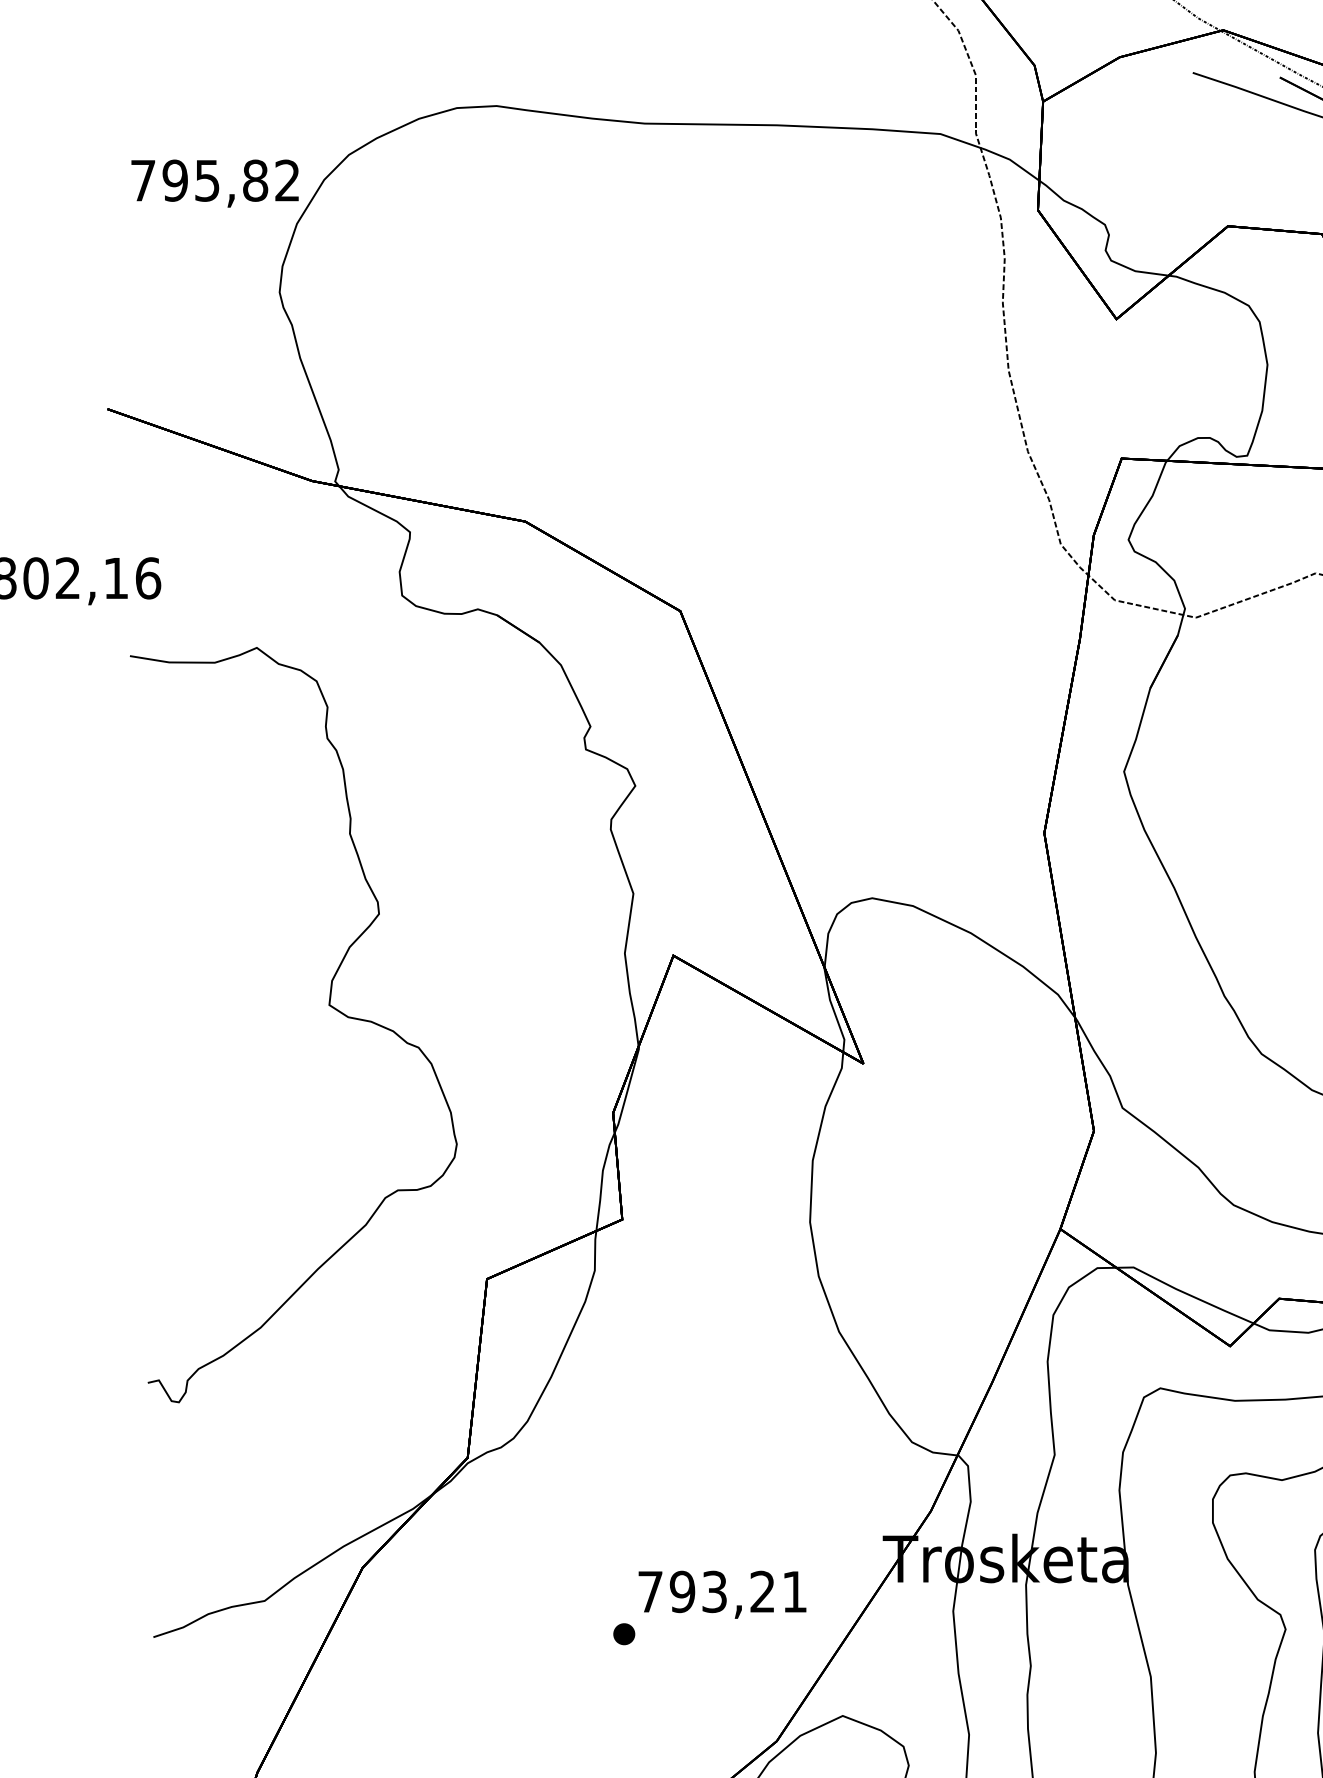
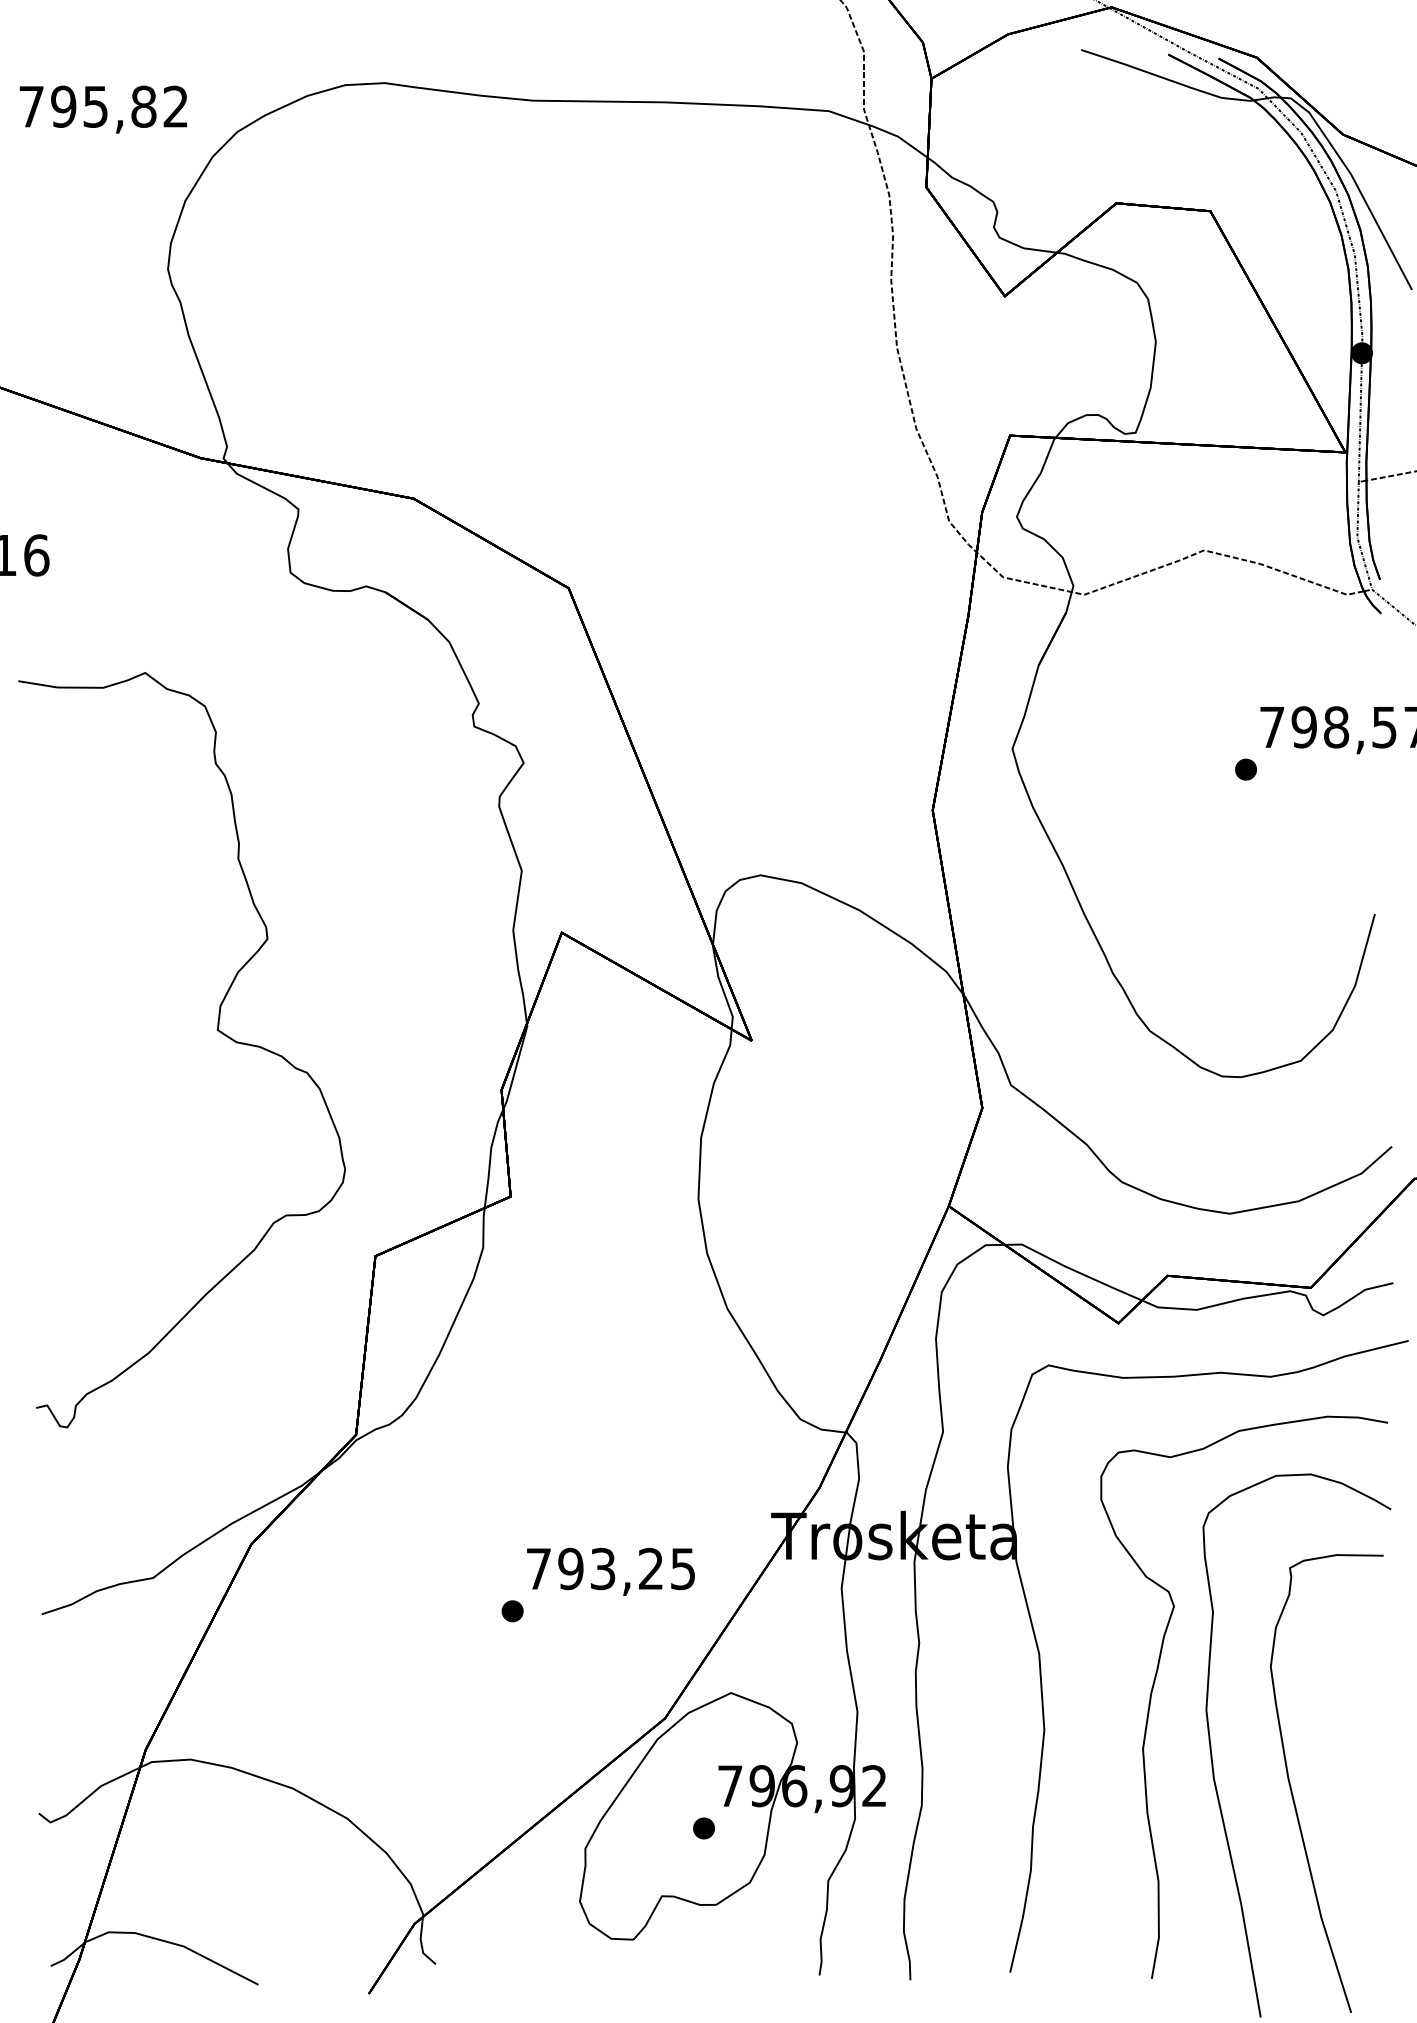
text: (214, 183) -> (102, 109), moved
curve: (328, 1005) -> (216, 1030), moved
text: (794, 1592) -> (682, 1569), 793,21 -> 793,25

